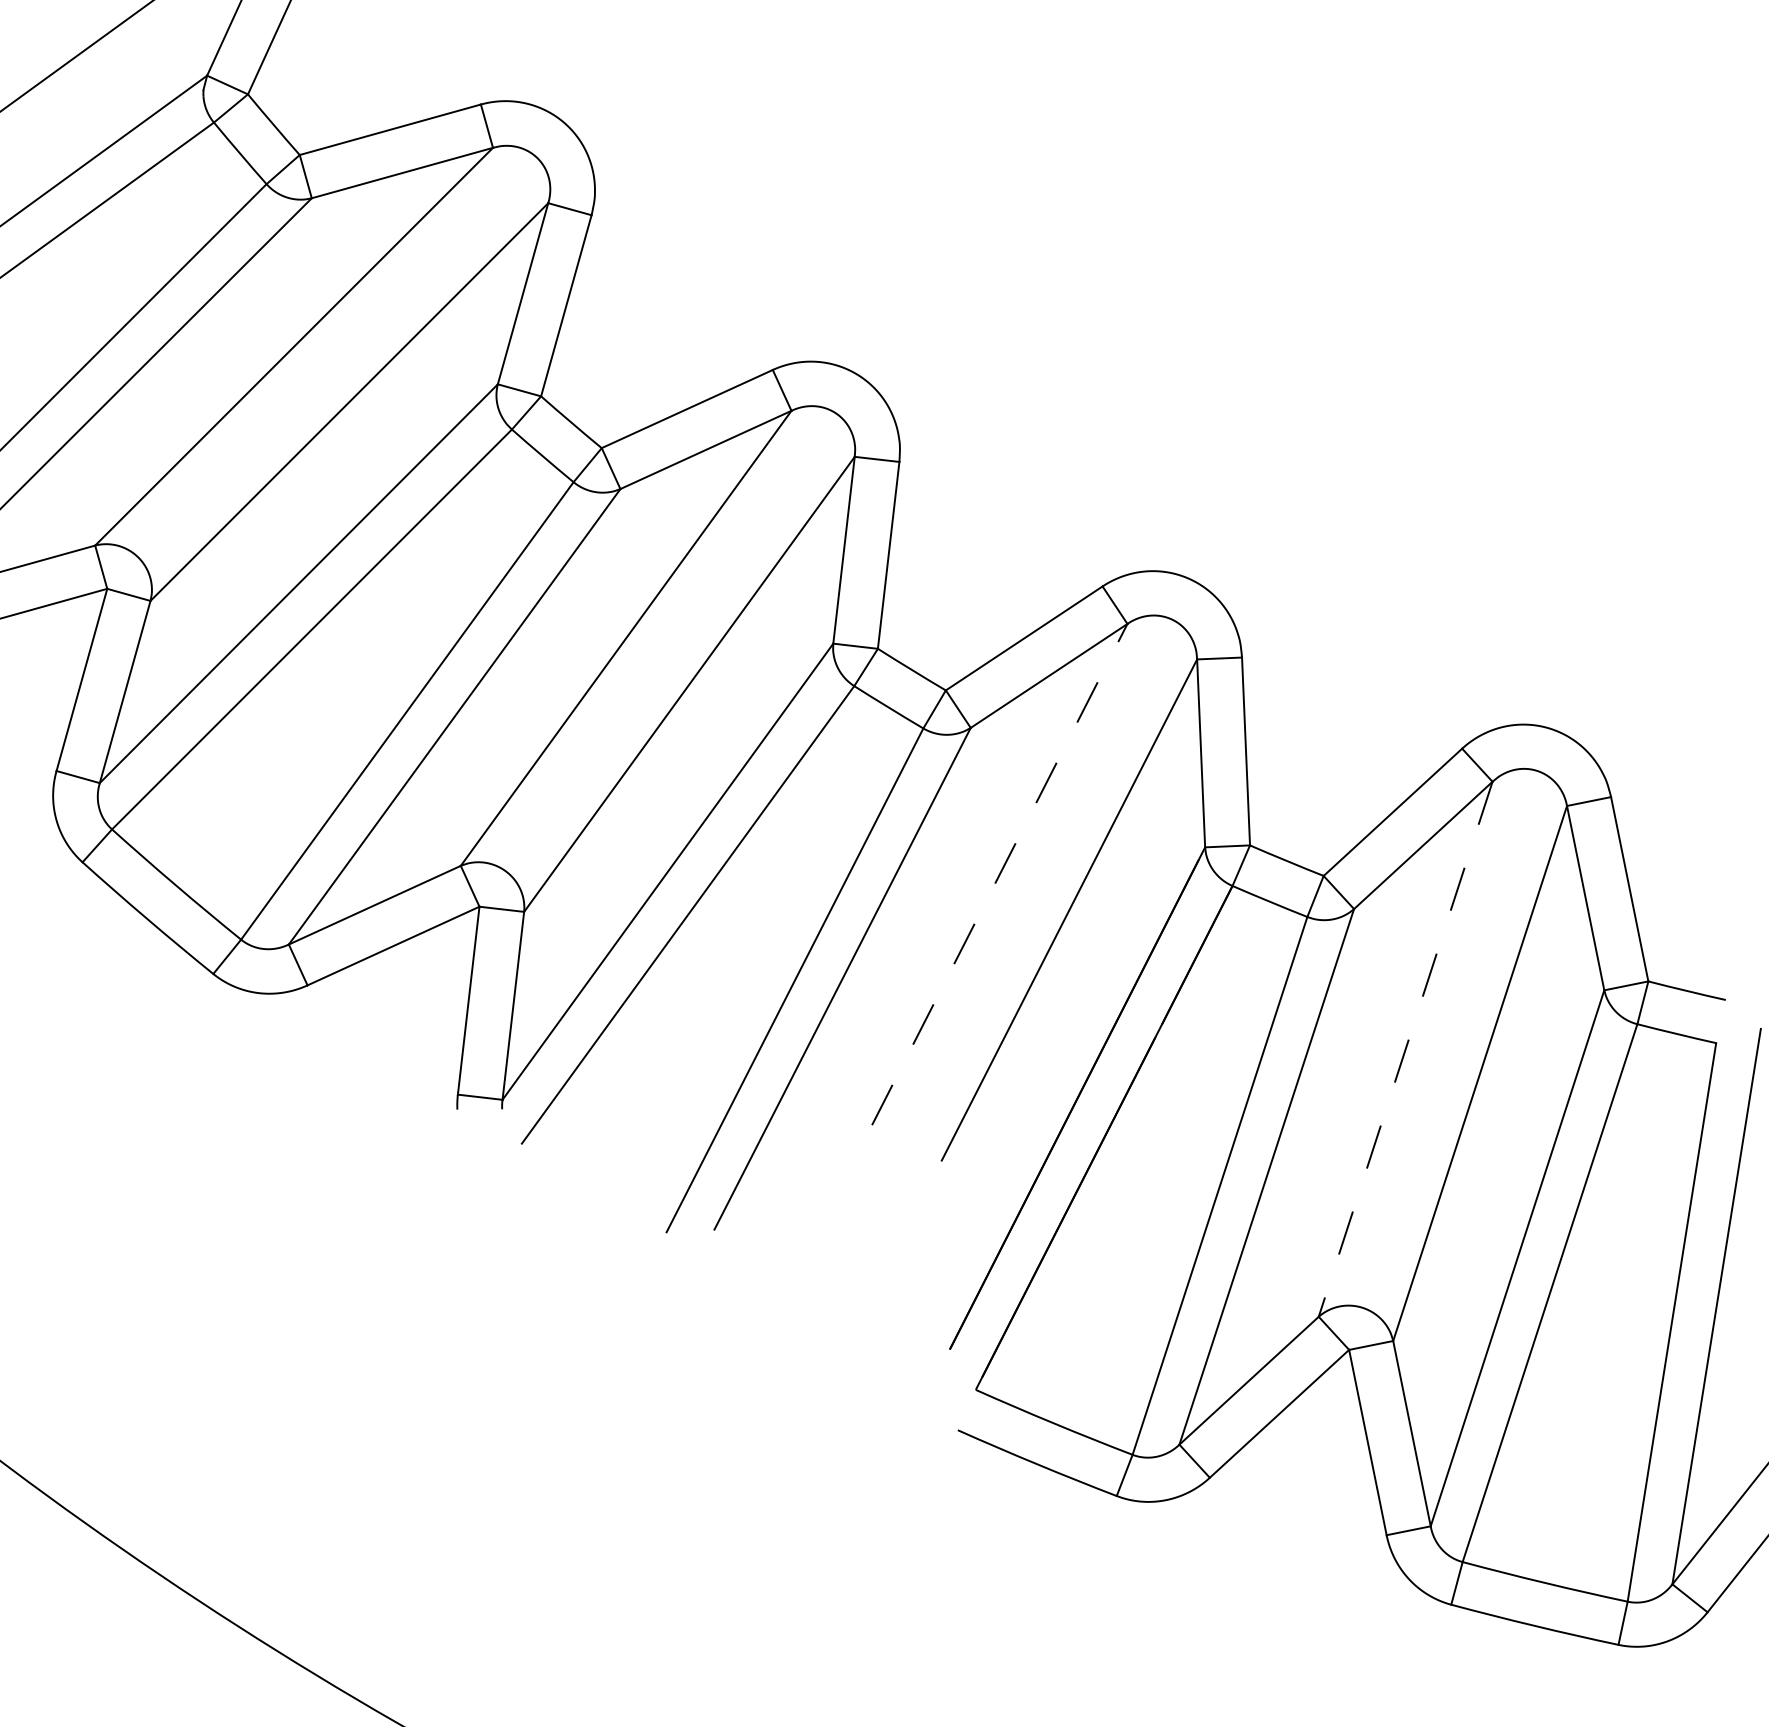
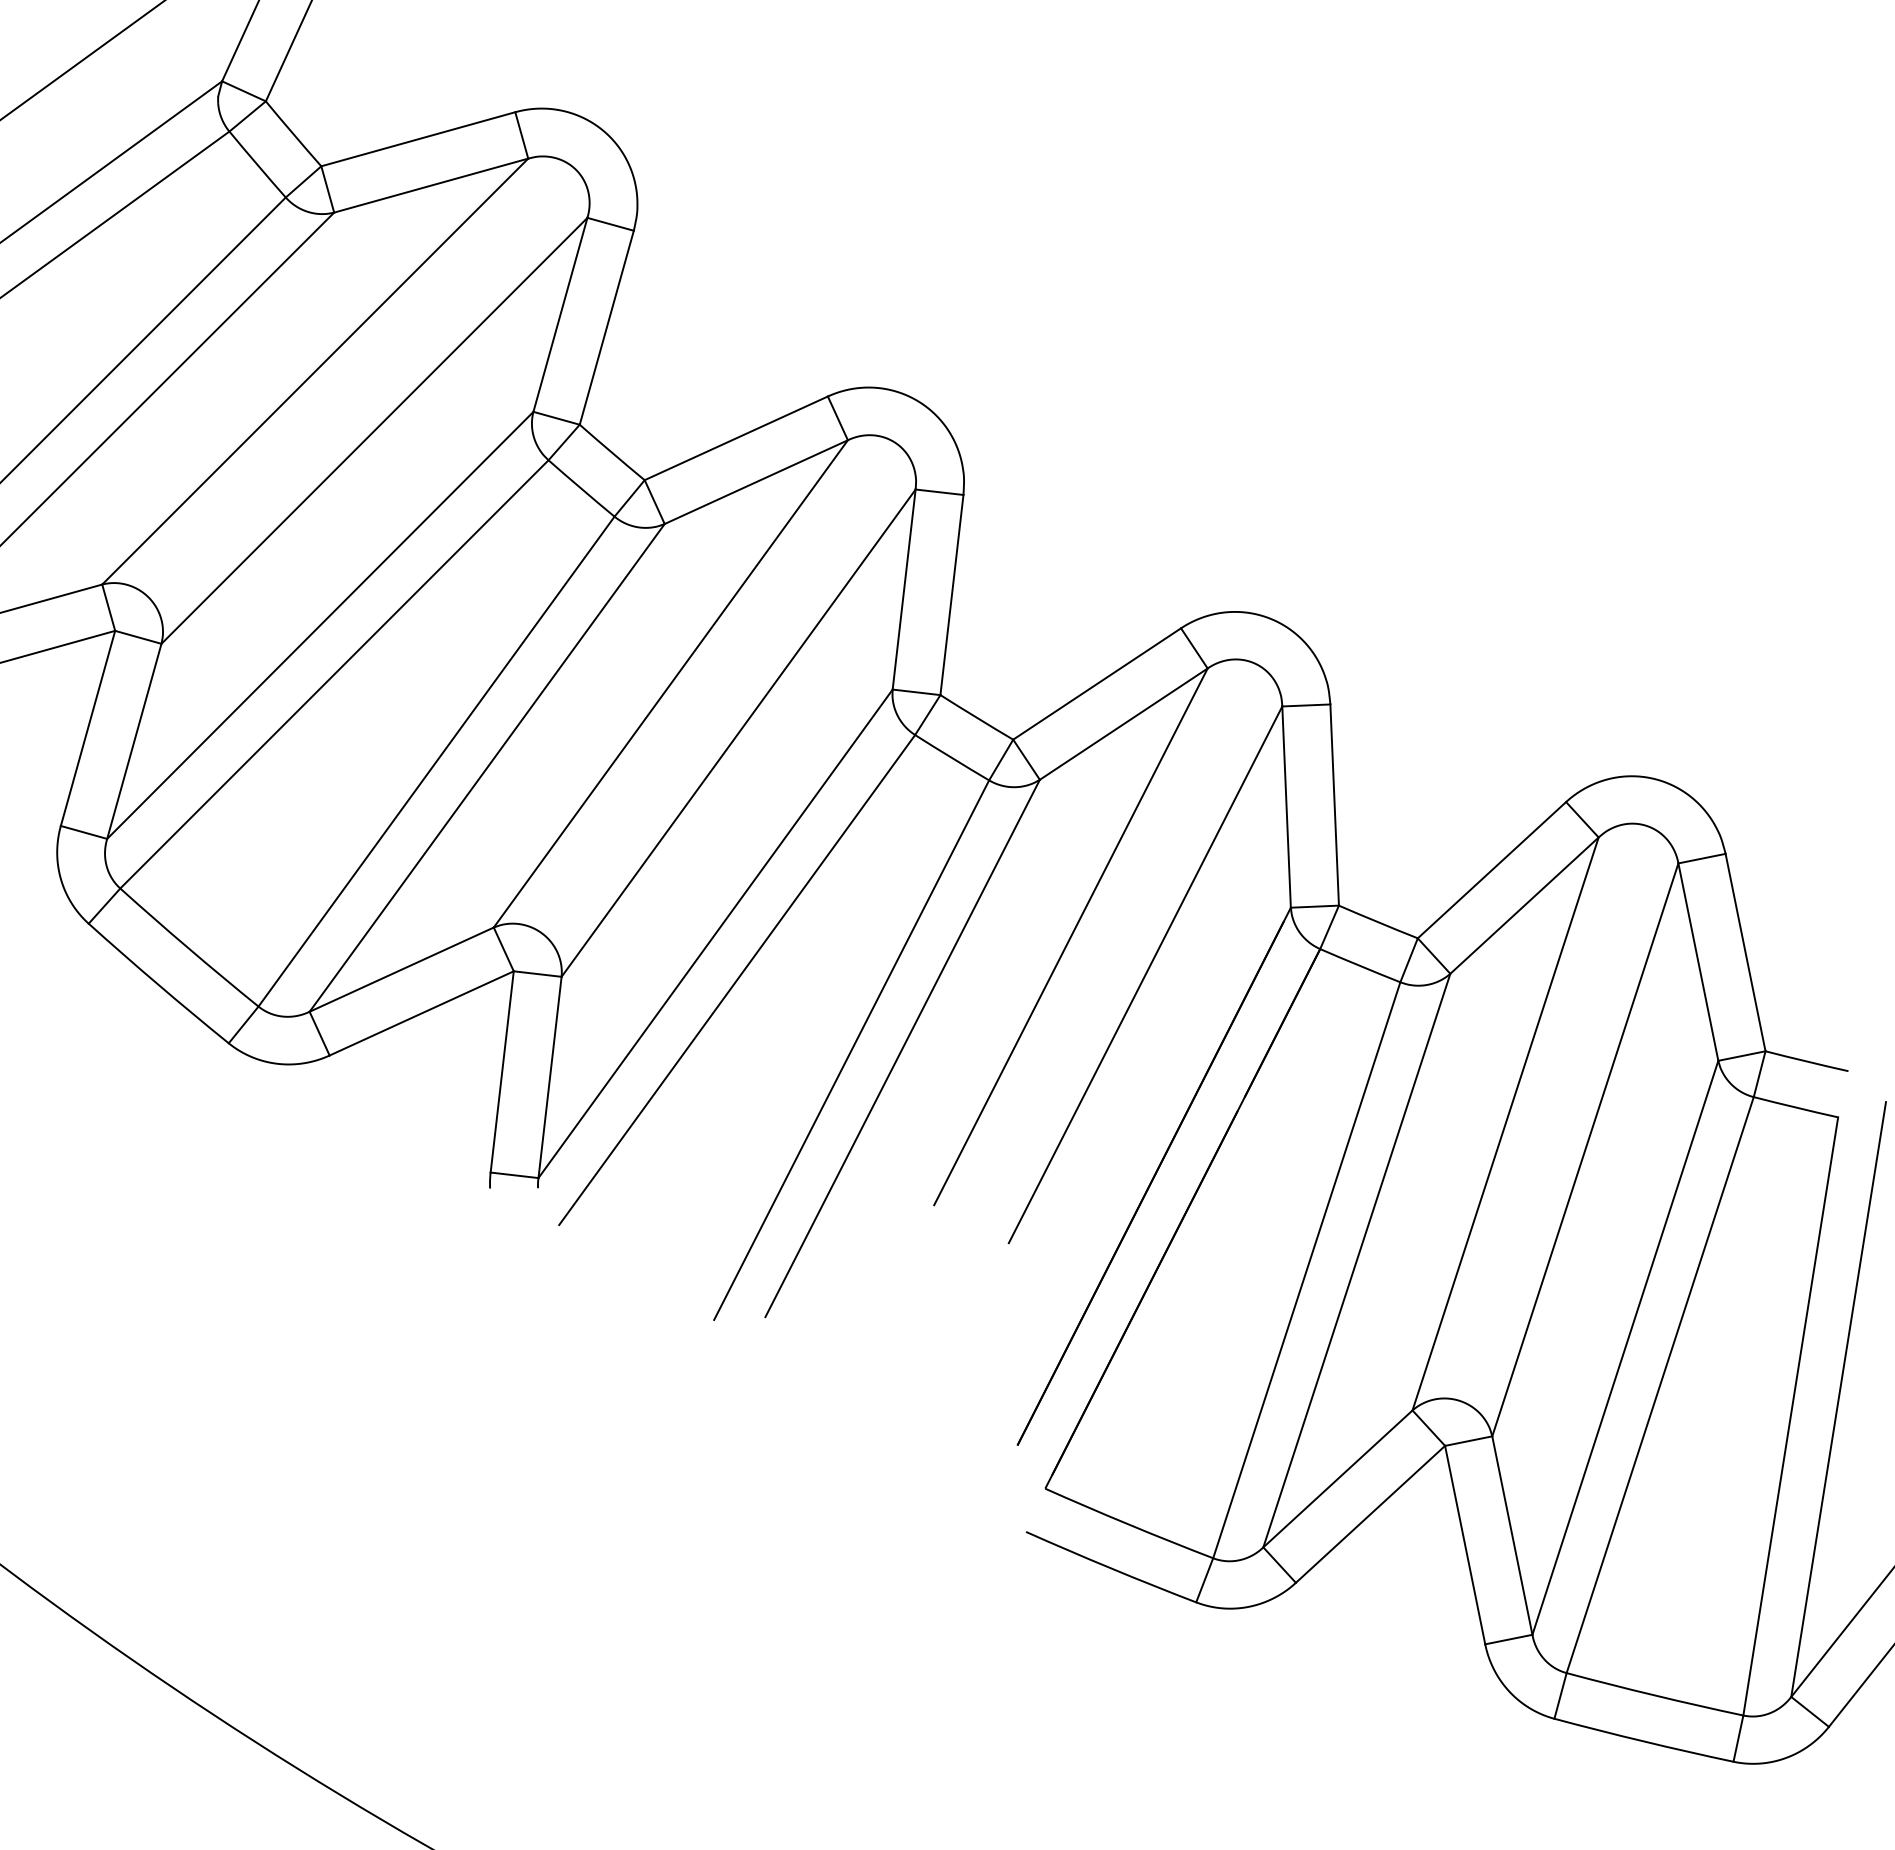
line: (1000, 874) -> (1071, 936), dashed -> solid
line: (1405, 1049) -> (1505, 1124), dashed -> solid

